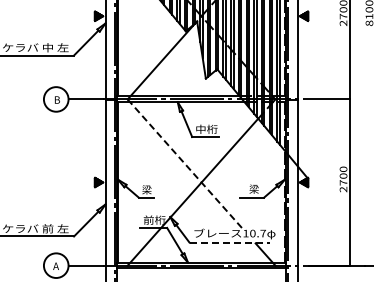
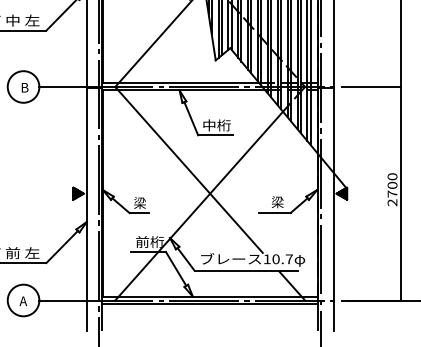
line: (185, 164) -> (189, 170), dashed -> solid
line: (230, 242) -> (247, 270), dashed -> solid

